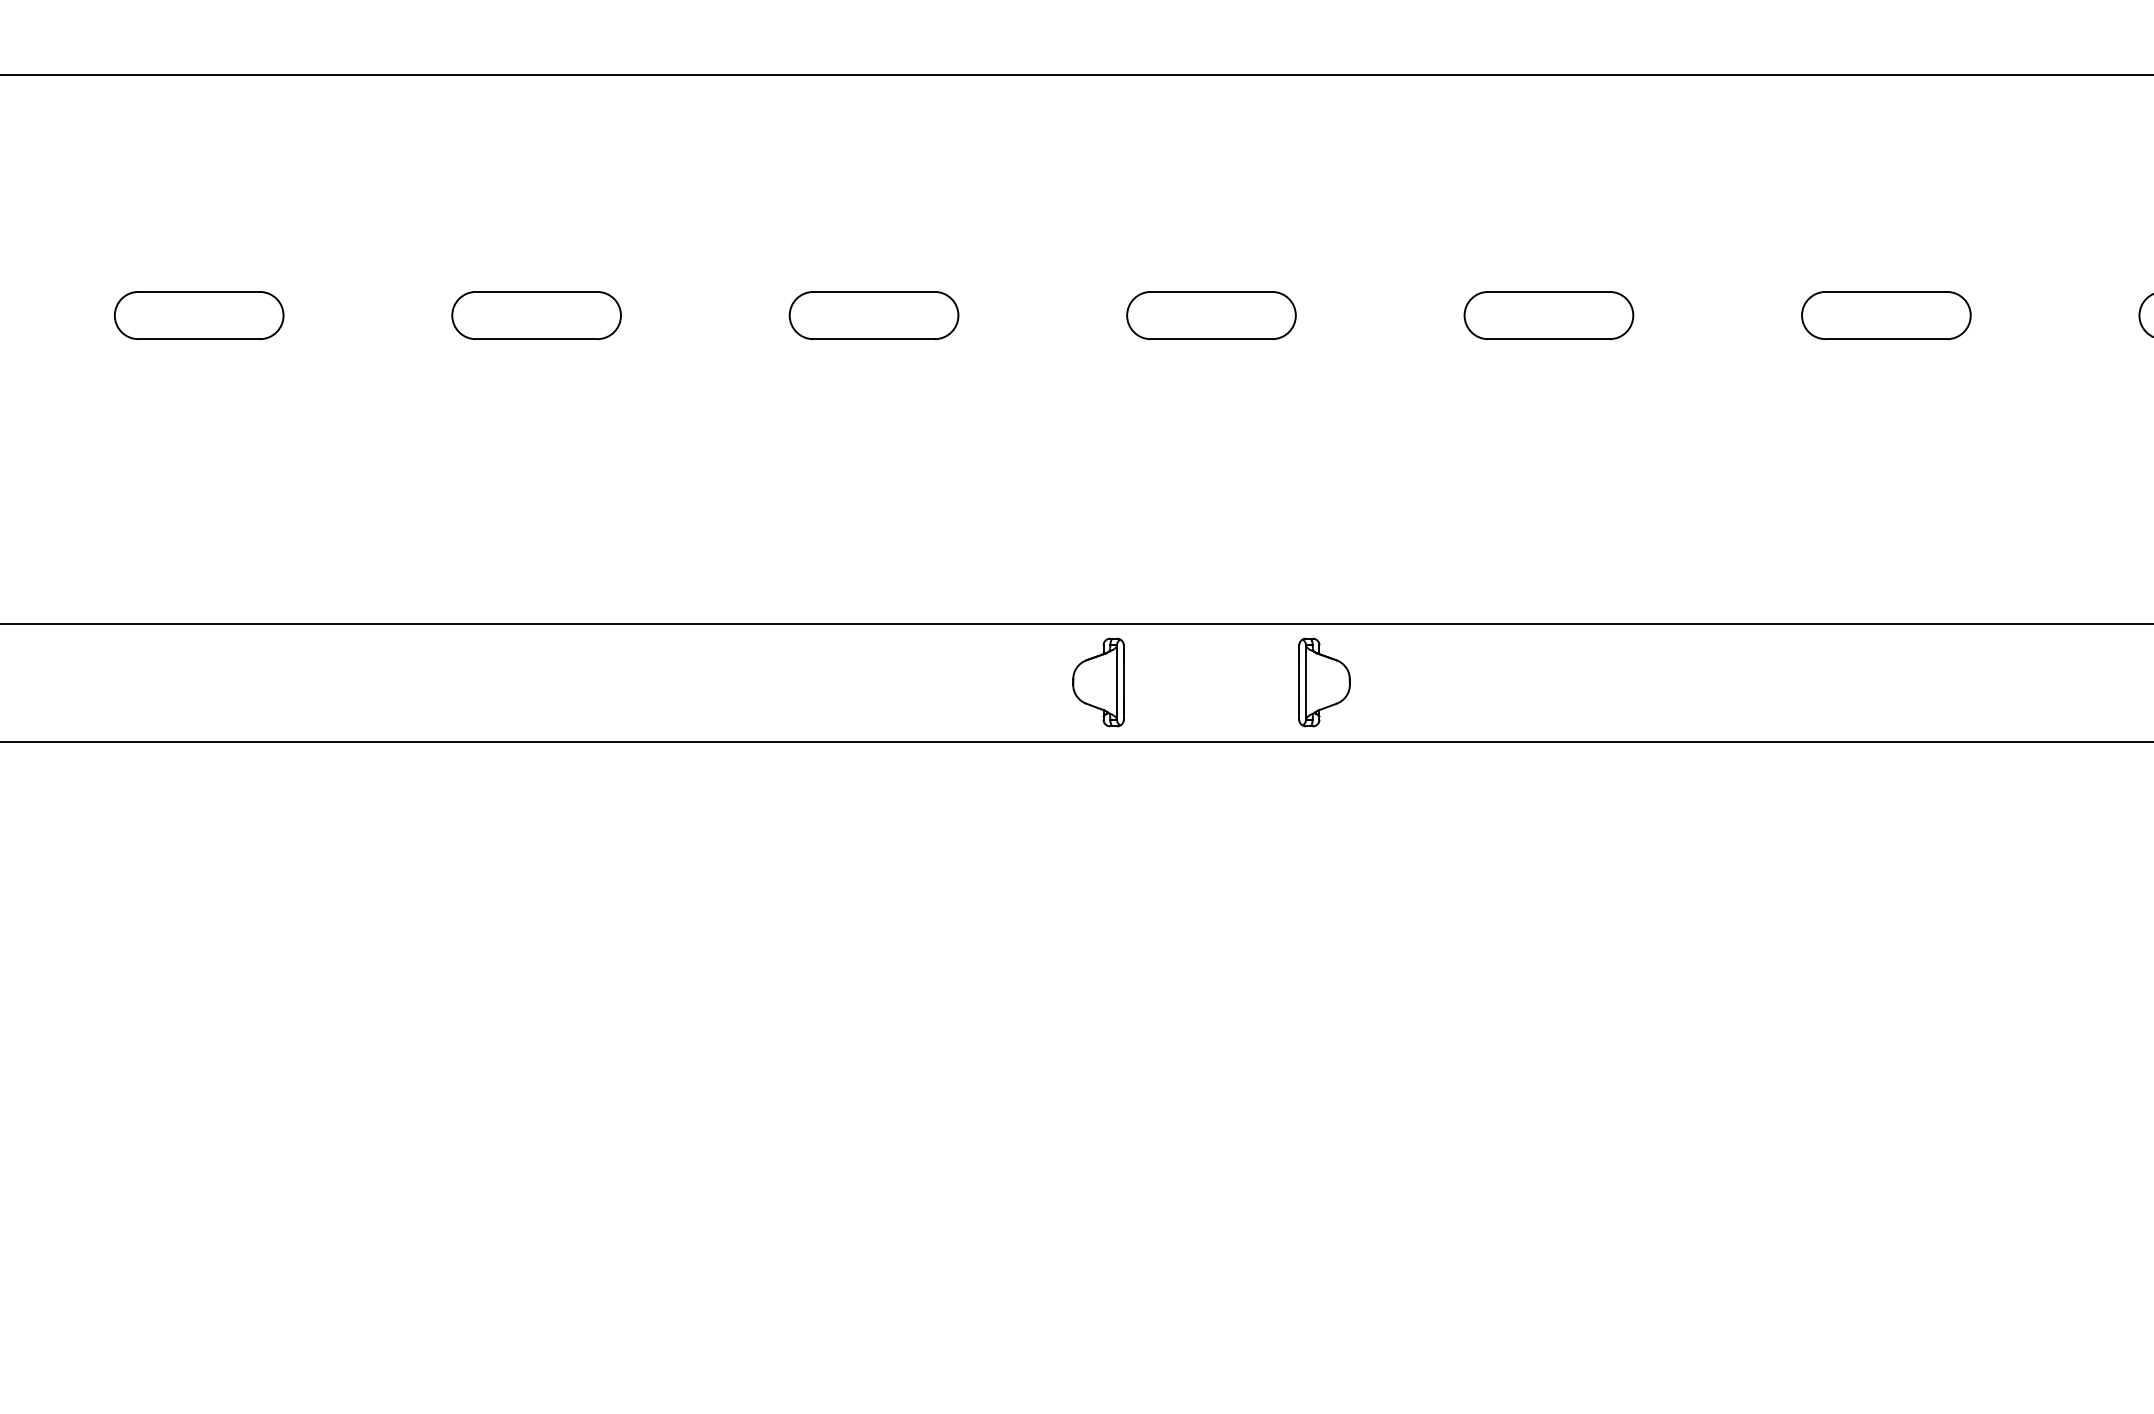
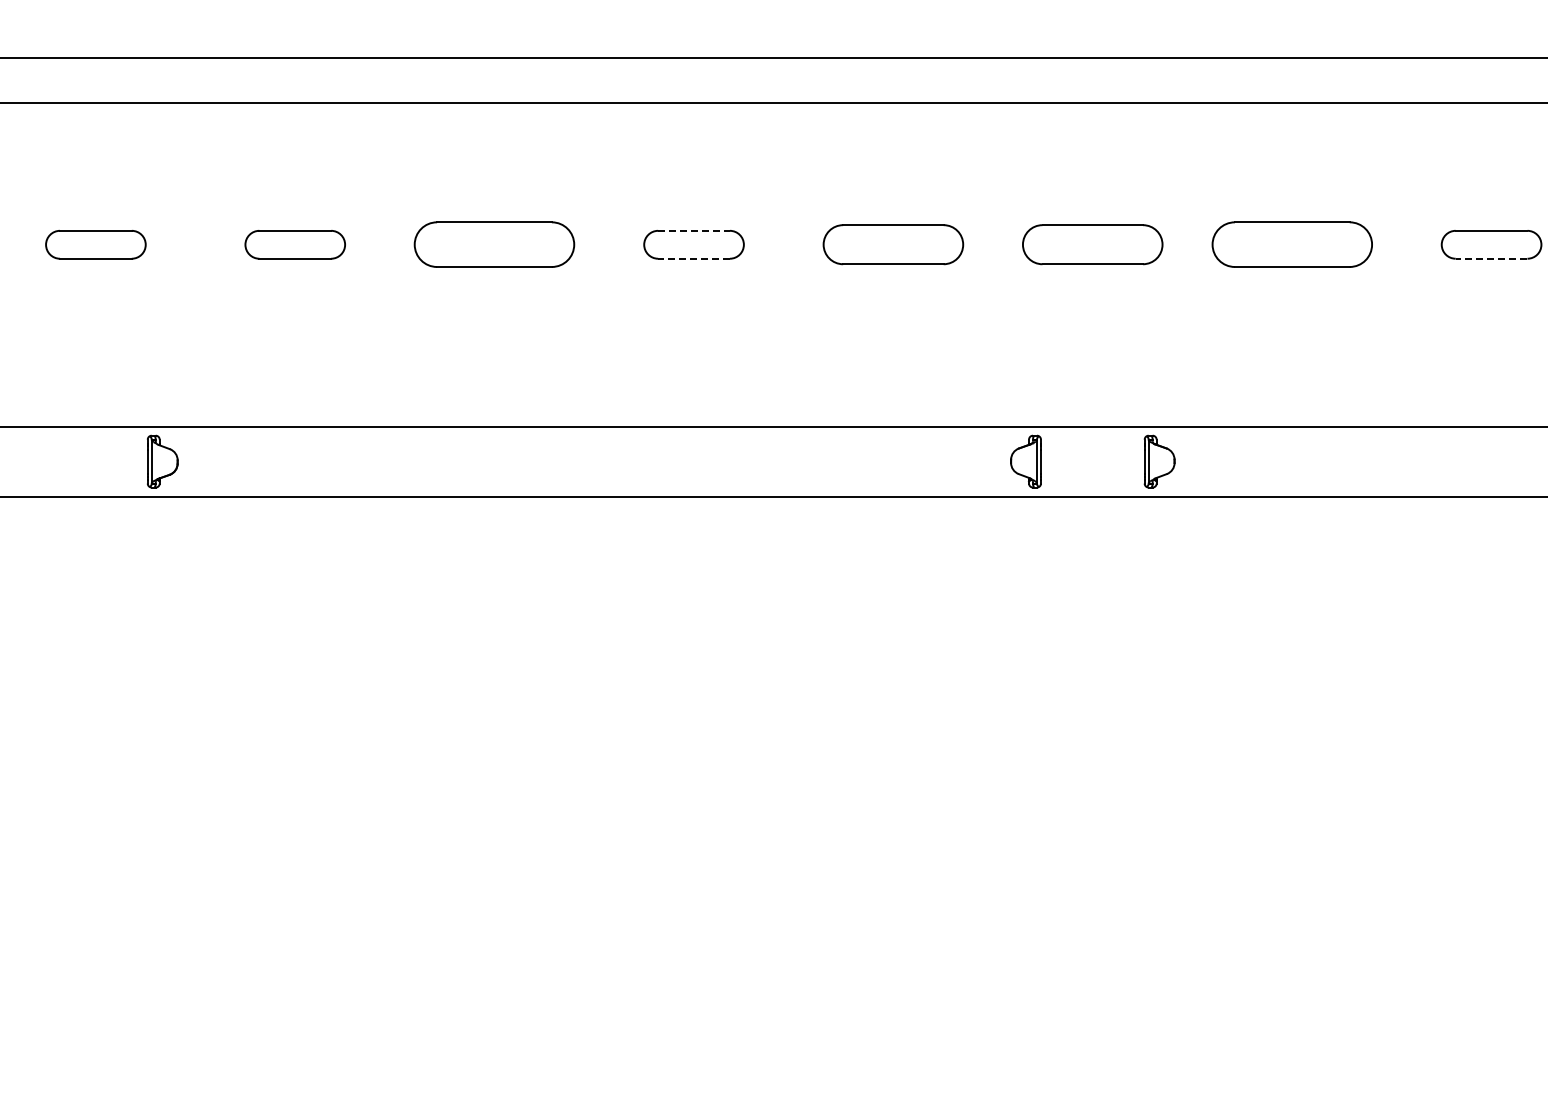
line: (537, 291) -> (694, 230), solid -> dashed
part: (198, 315) -> (494, 244), size x1.6
part: (874, 315) -> (893, 244), size x1.4
part: (1210, 315) -> (1092, 244), size x1.4
part: (1547, 315) -> (1291, 244), size x1.6
line: (537, 338) -> (694, 258), solid -> dashed
line: (1886, 338) -> (1491, 258), solid -> dashed

